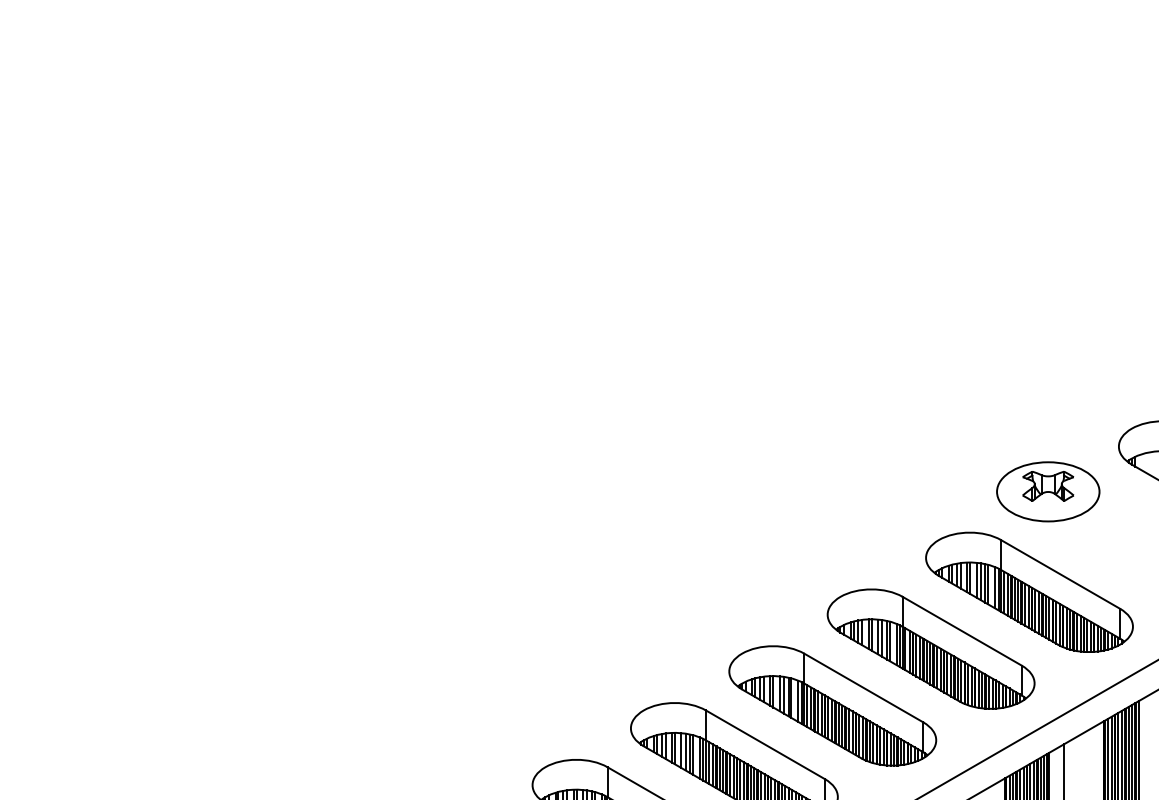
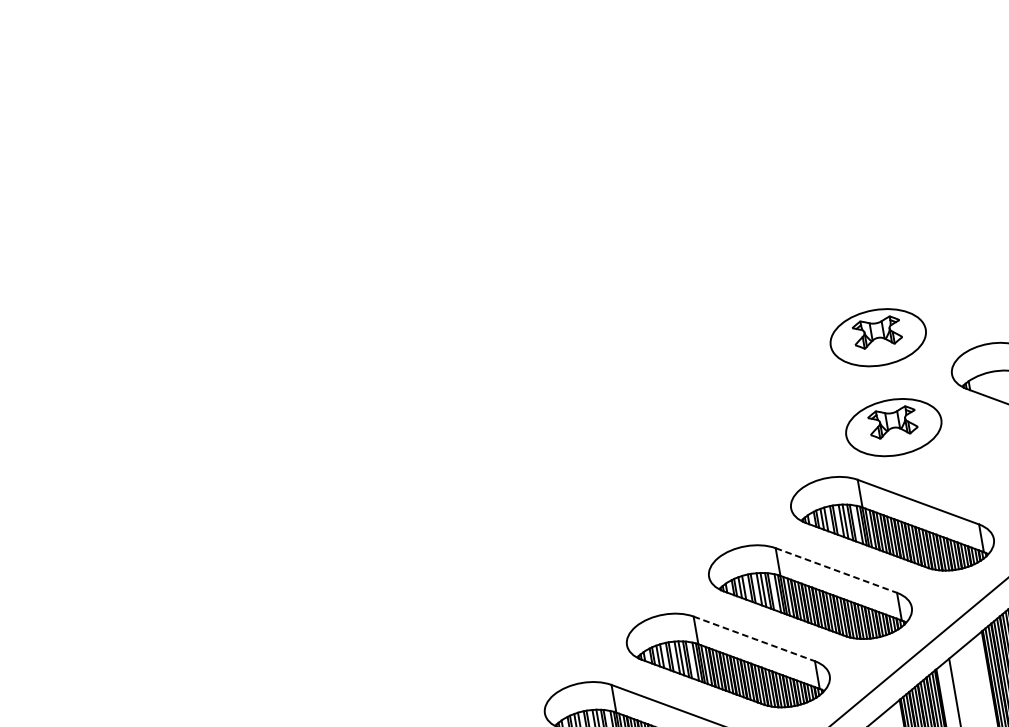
part: (1048, 394) -> (878, 337), added
line: (962, 631) -> (836, 570), solid -> dashed
line: (863, 688) -> (754, 639), solid -> dashed

